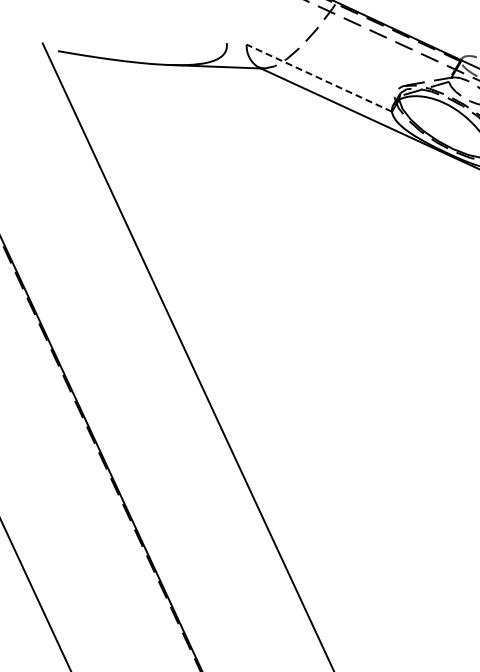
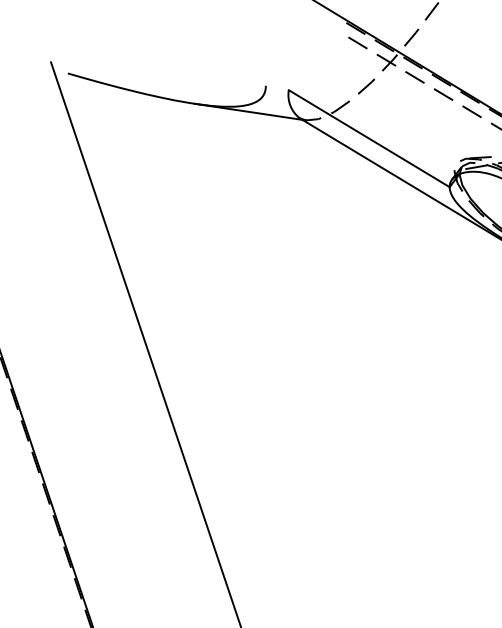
line: (318, 77) -> (368, 137), dashed -> solid

